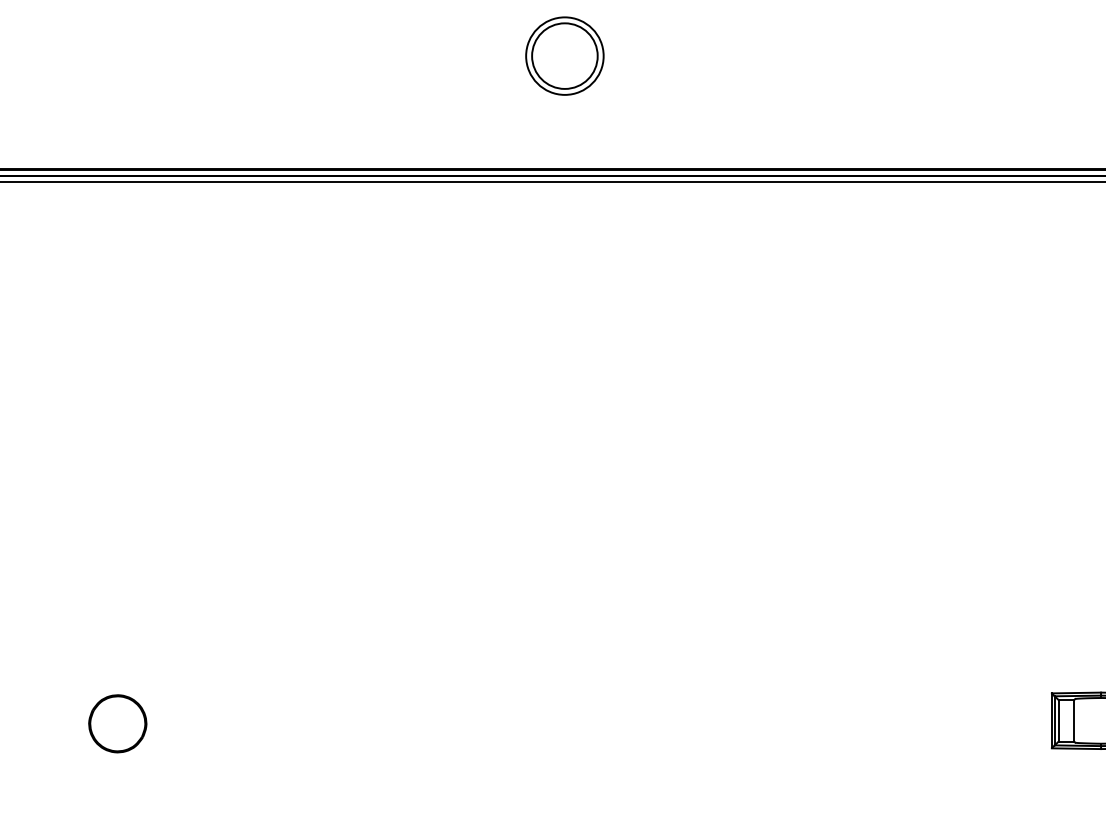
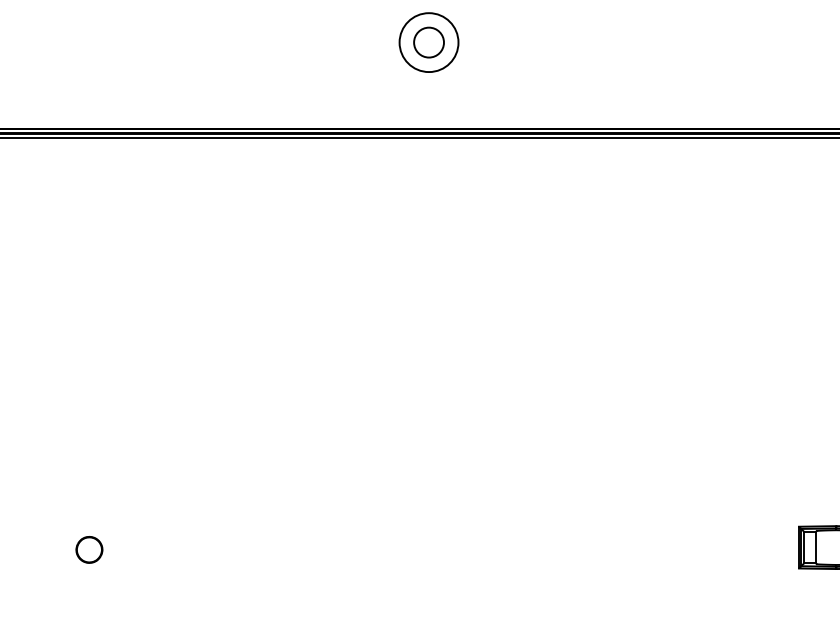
circle: (564, 55) -> (428, 42), size x0.6
part: (117, 723) -> (89, 549), size x0.6

